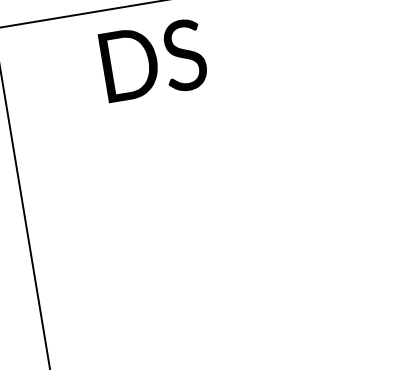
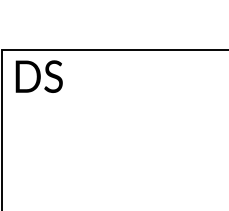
text: (151, 60) -> (38, 76), moved

